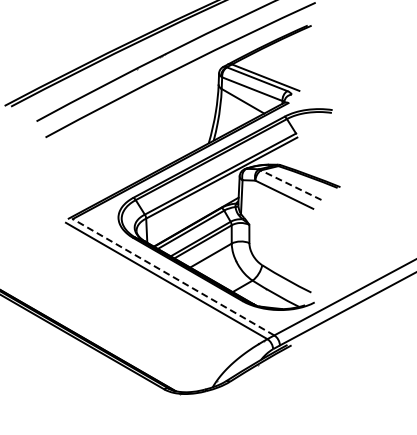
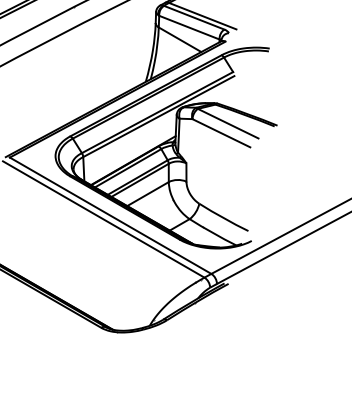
line: (291, 185) -> (228, 123), dashed -> solid
line: (173, 277) -> (110, 215), dashed -> solid

